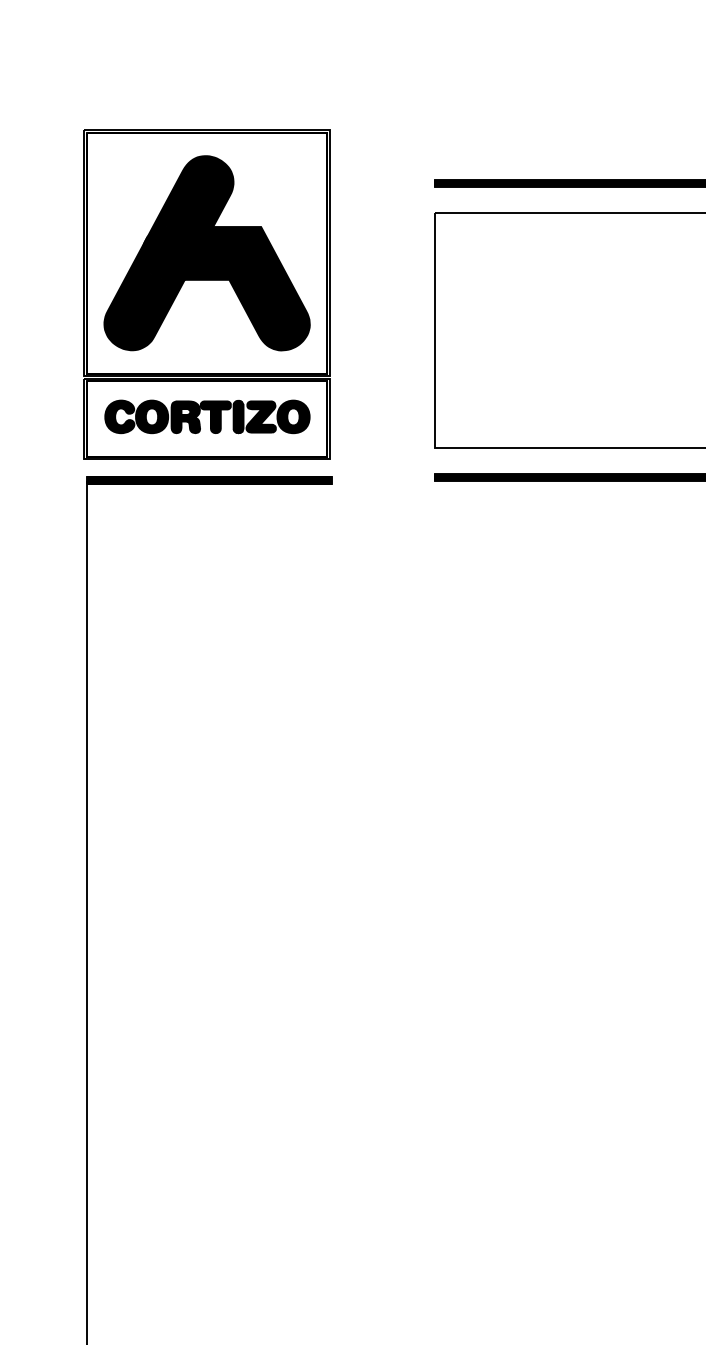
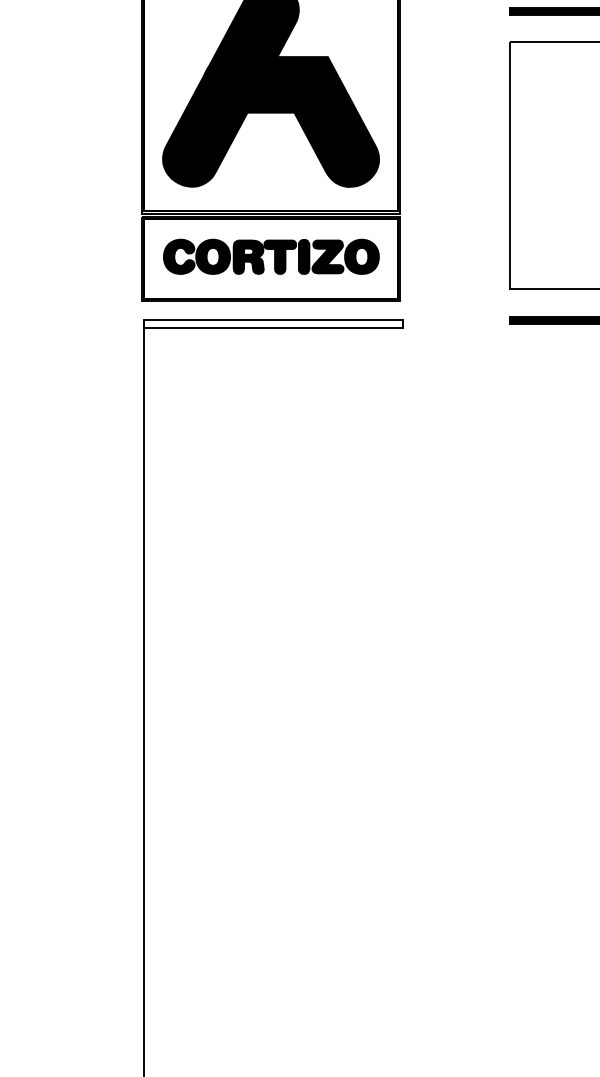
hatch: (209, 480) -> (273, 323), removed

